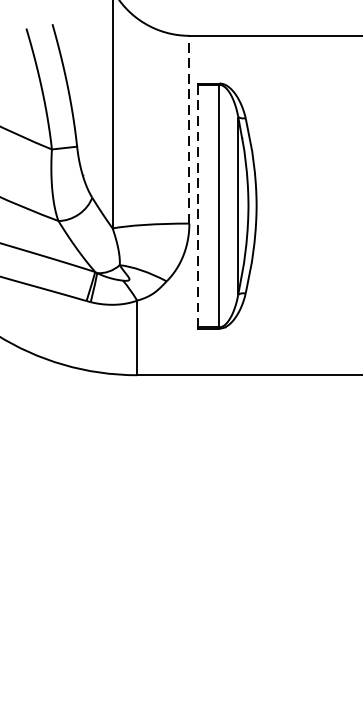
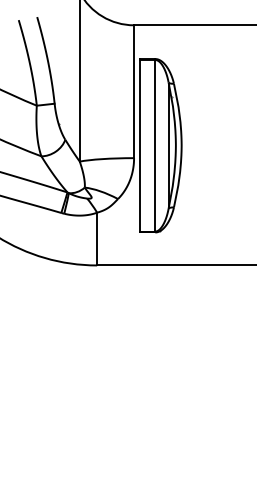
line: (189, 129) -> (134, 91), dashed -> solid
line: (198, 205) -> (140, 145), dashed -> solid

